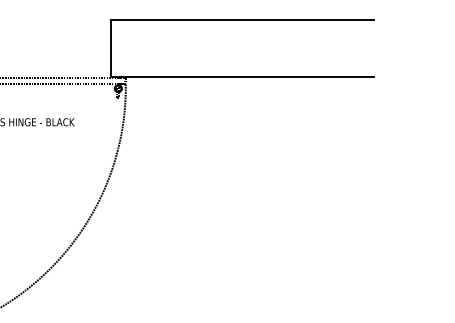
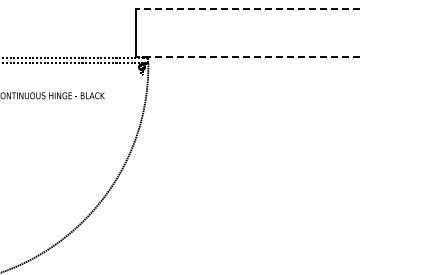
line: (242, 20) -> (247, 9), solid -> dashed
line: (242, 77) -> (247, 57), solid -> dashed

